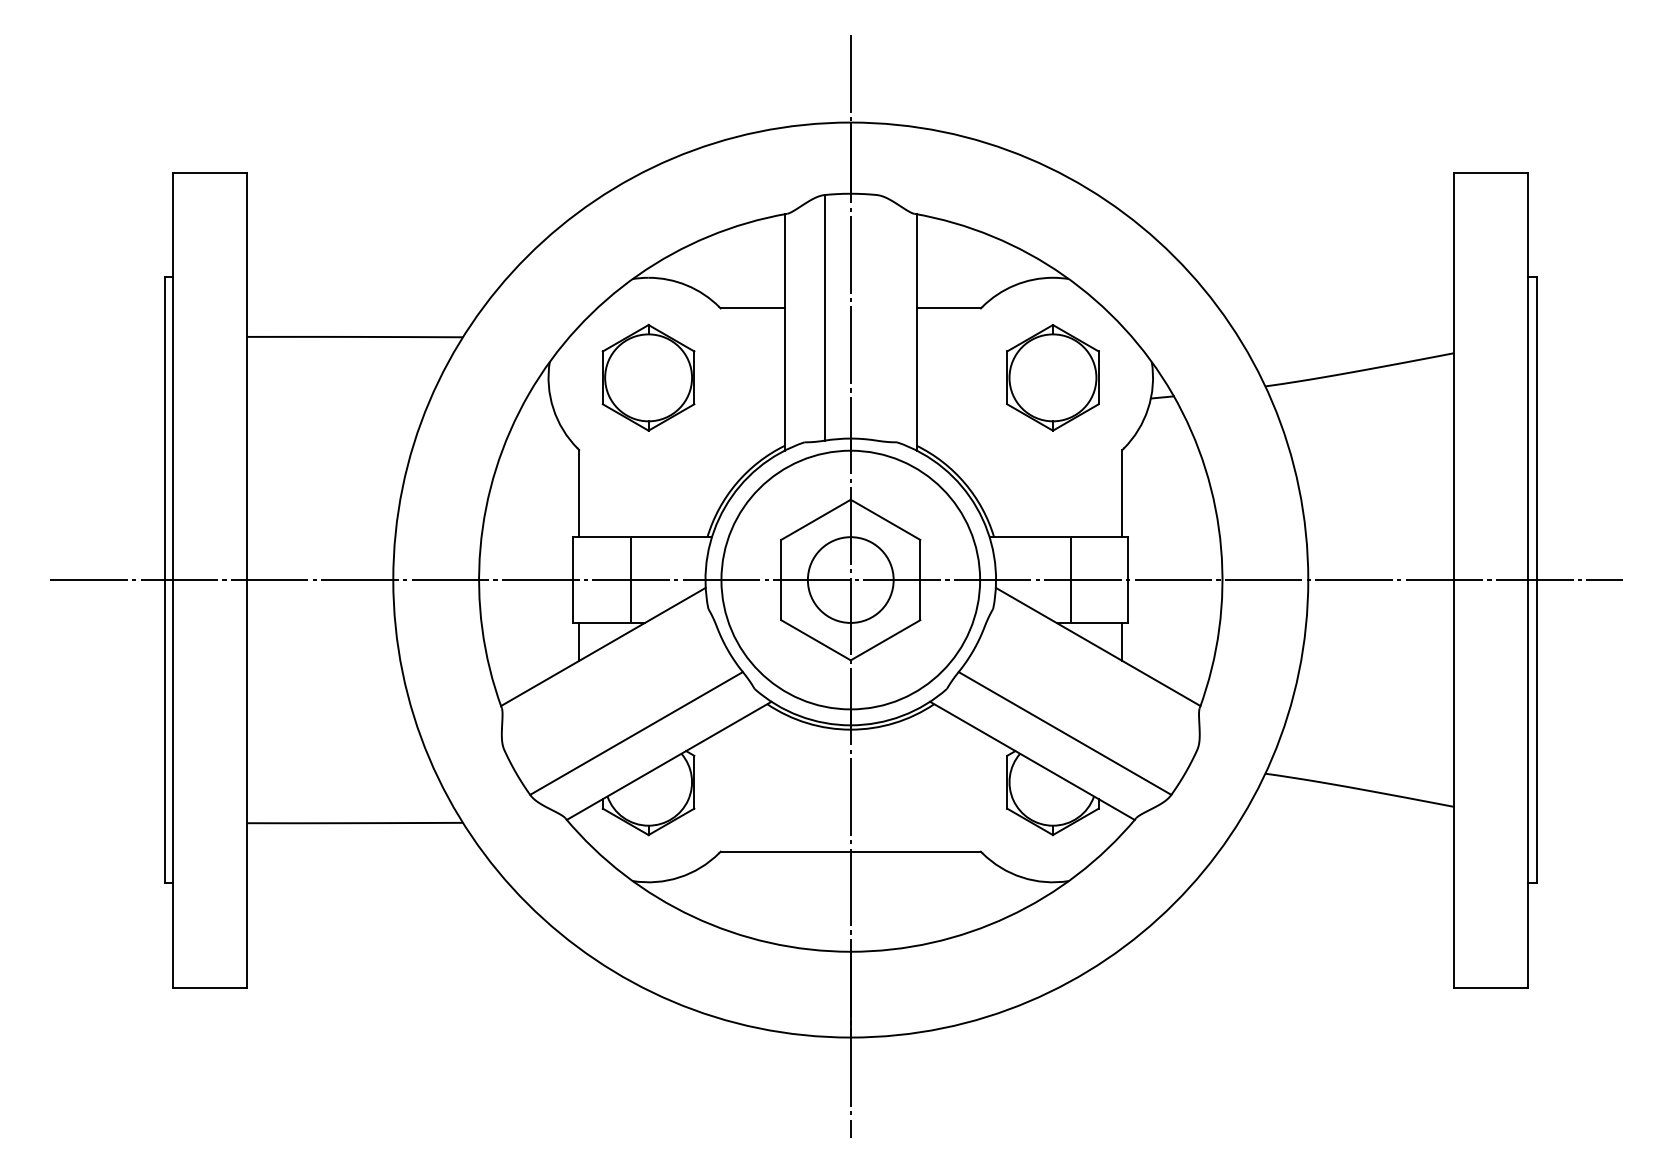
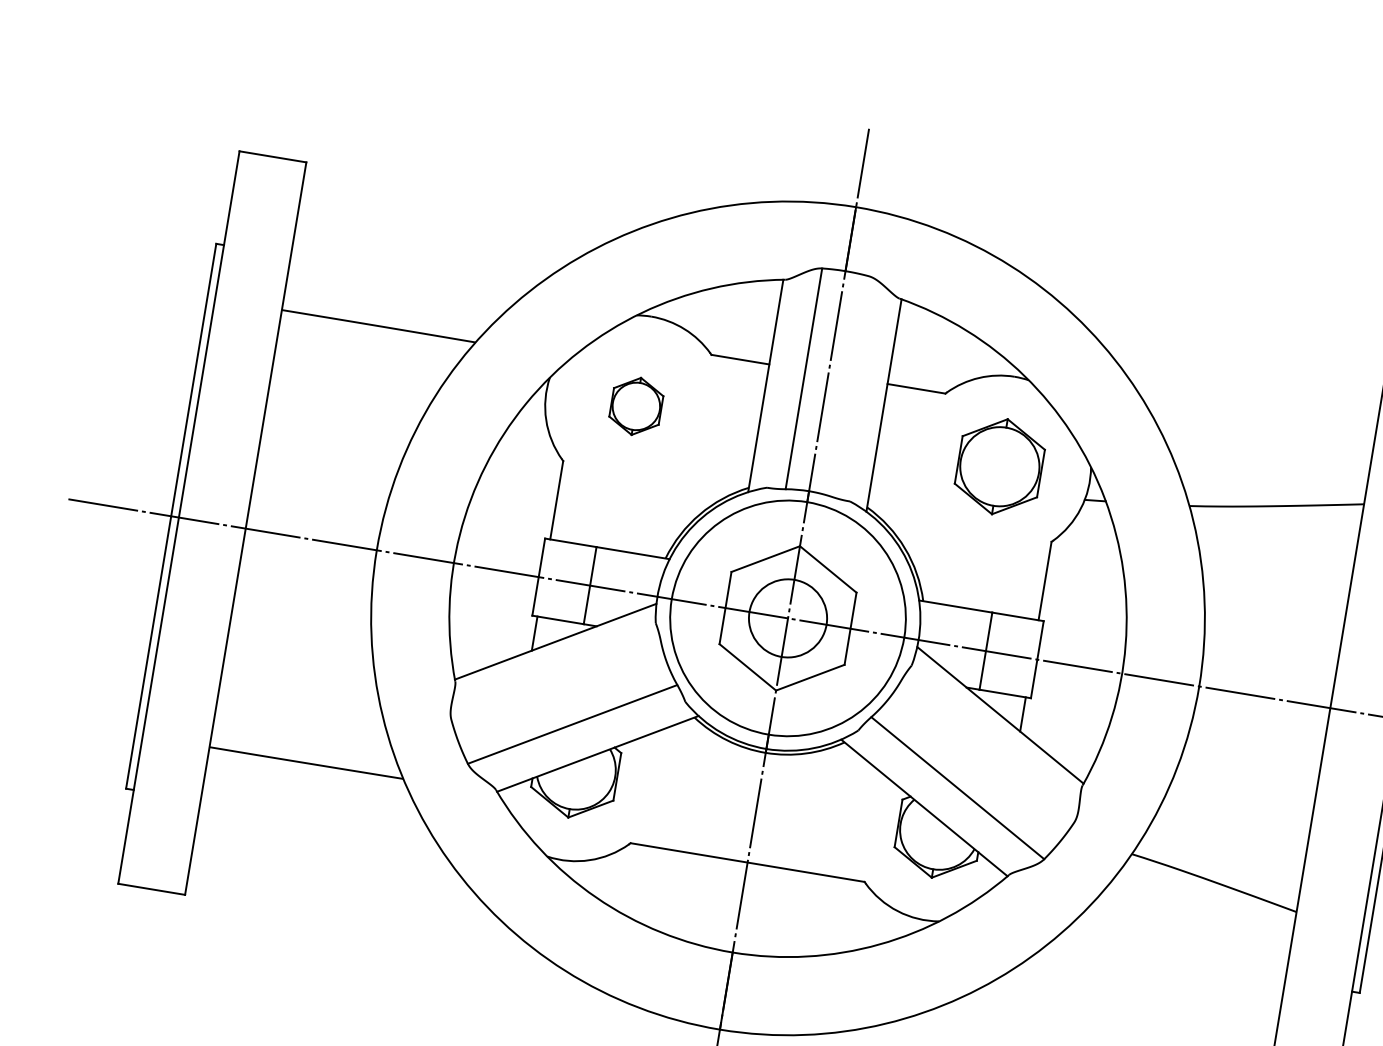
part: (648, 377) -> (636, 406), size x0.6

